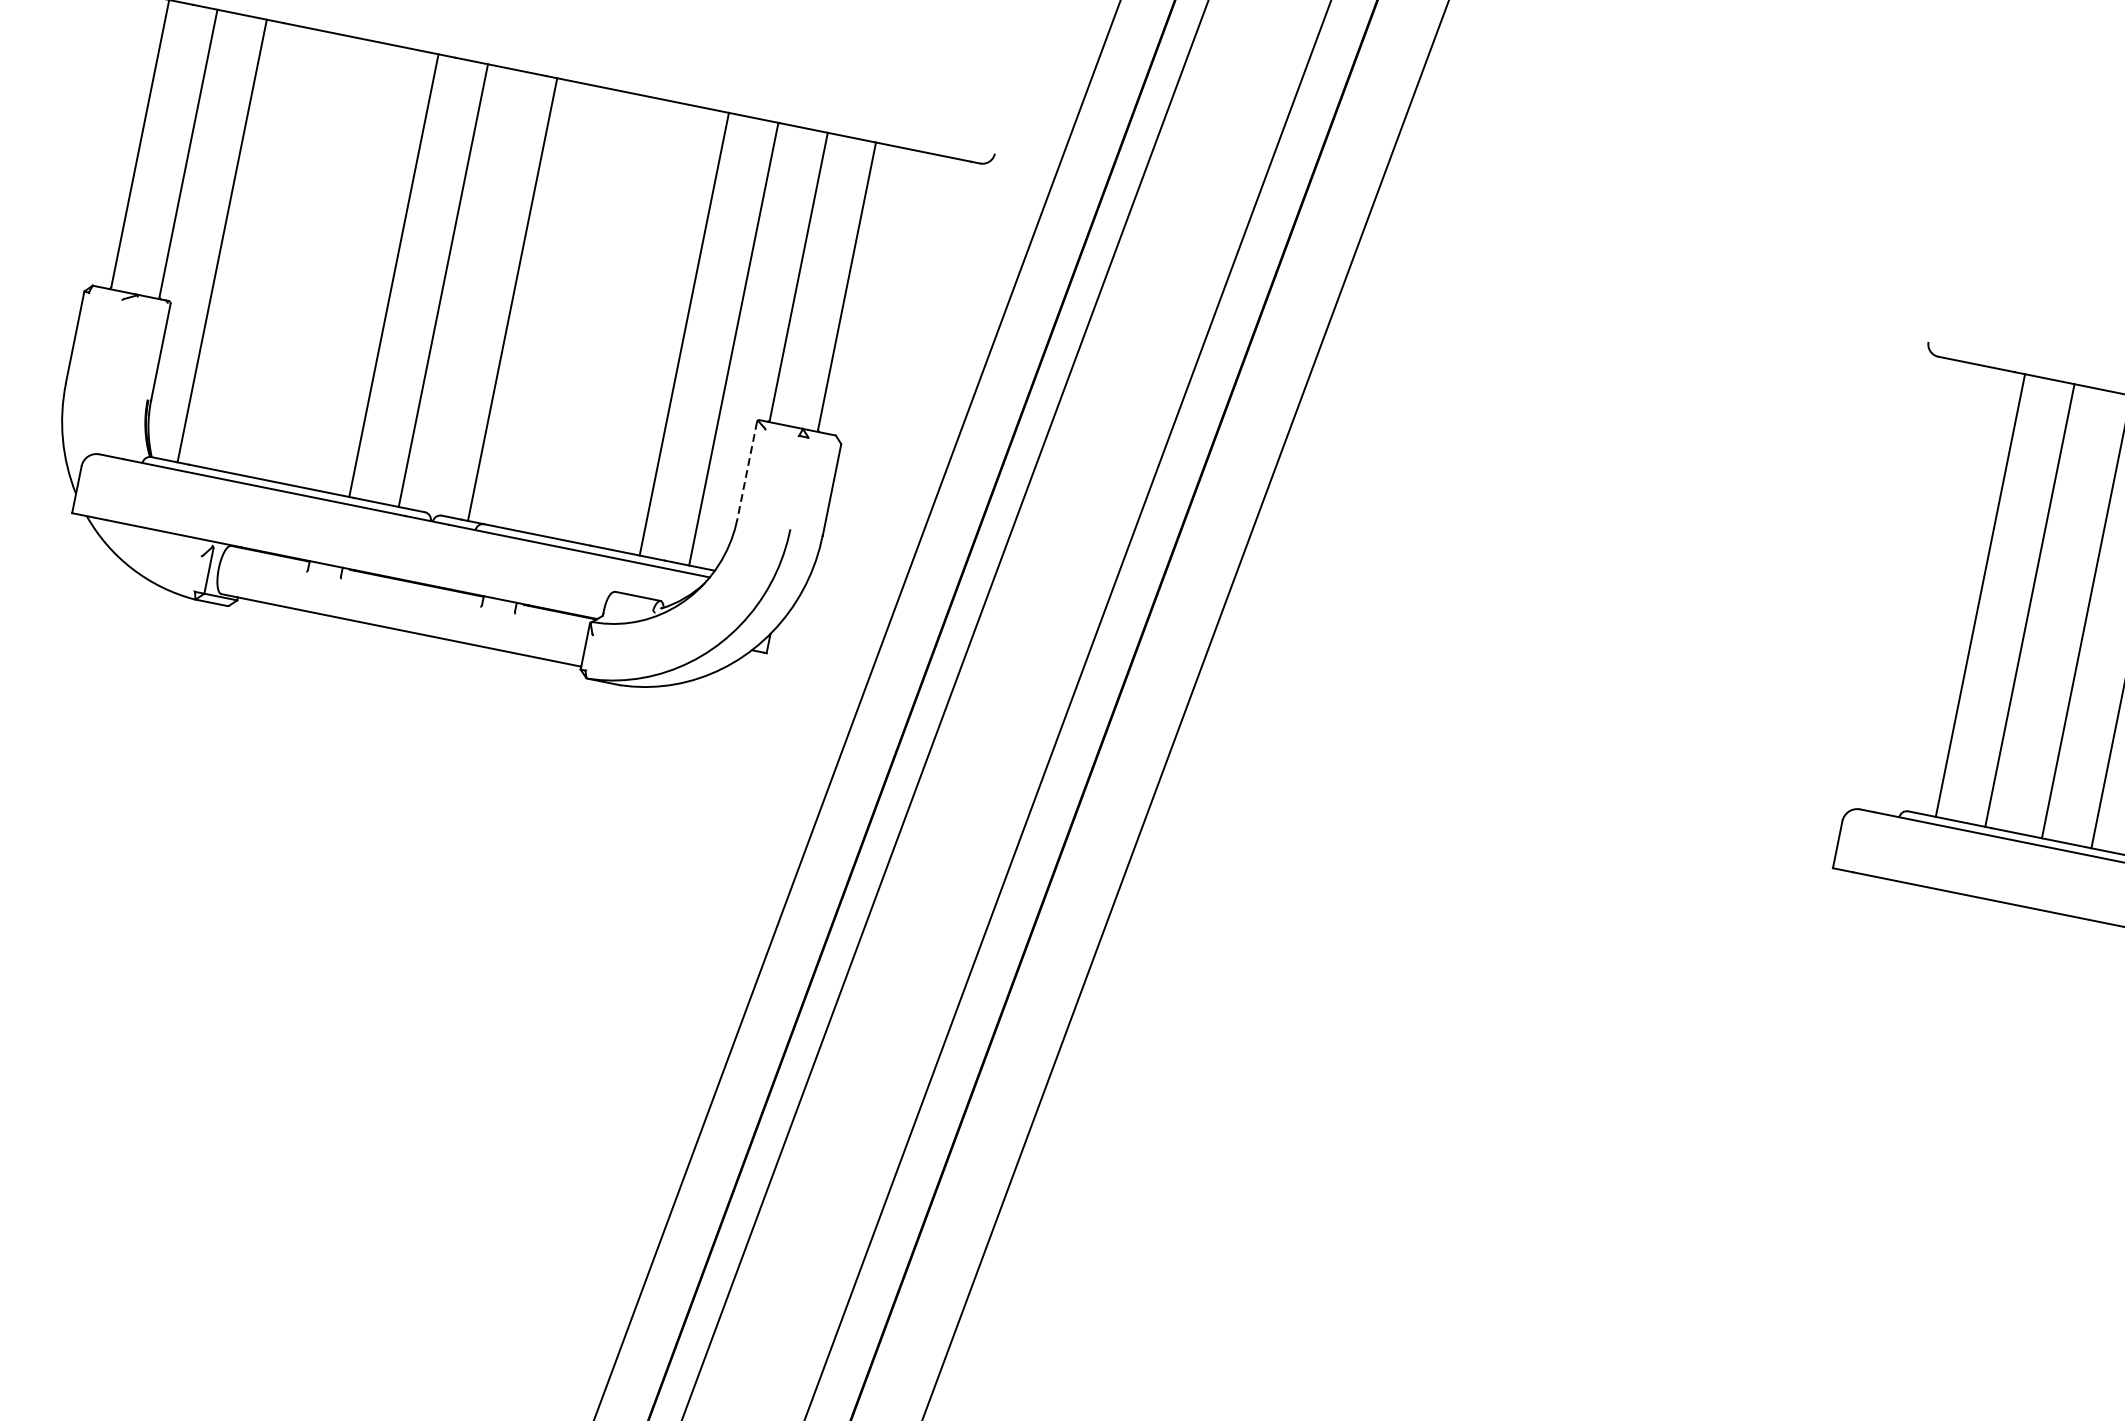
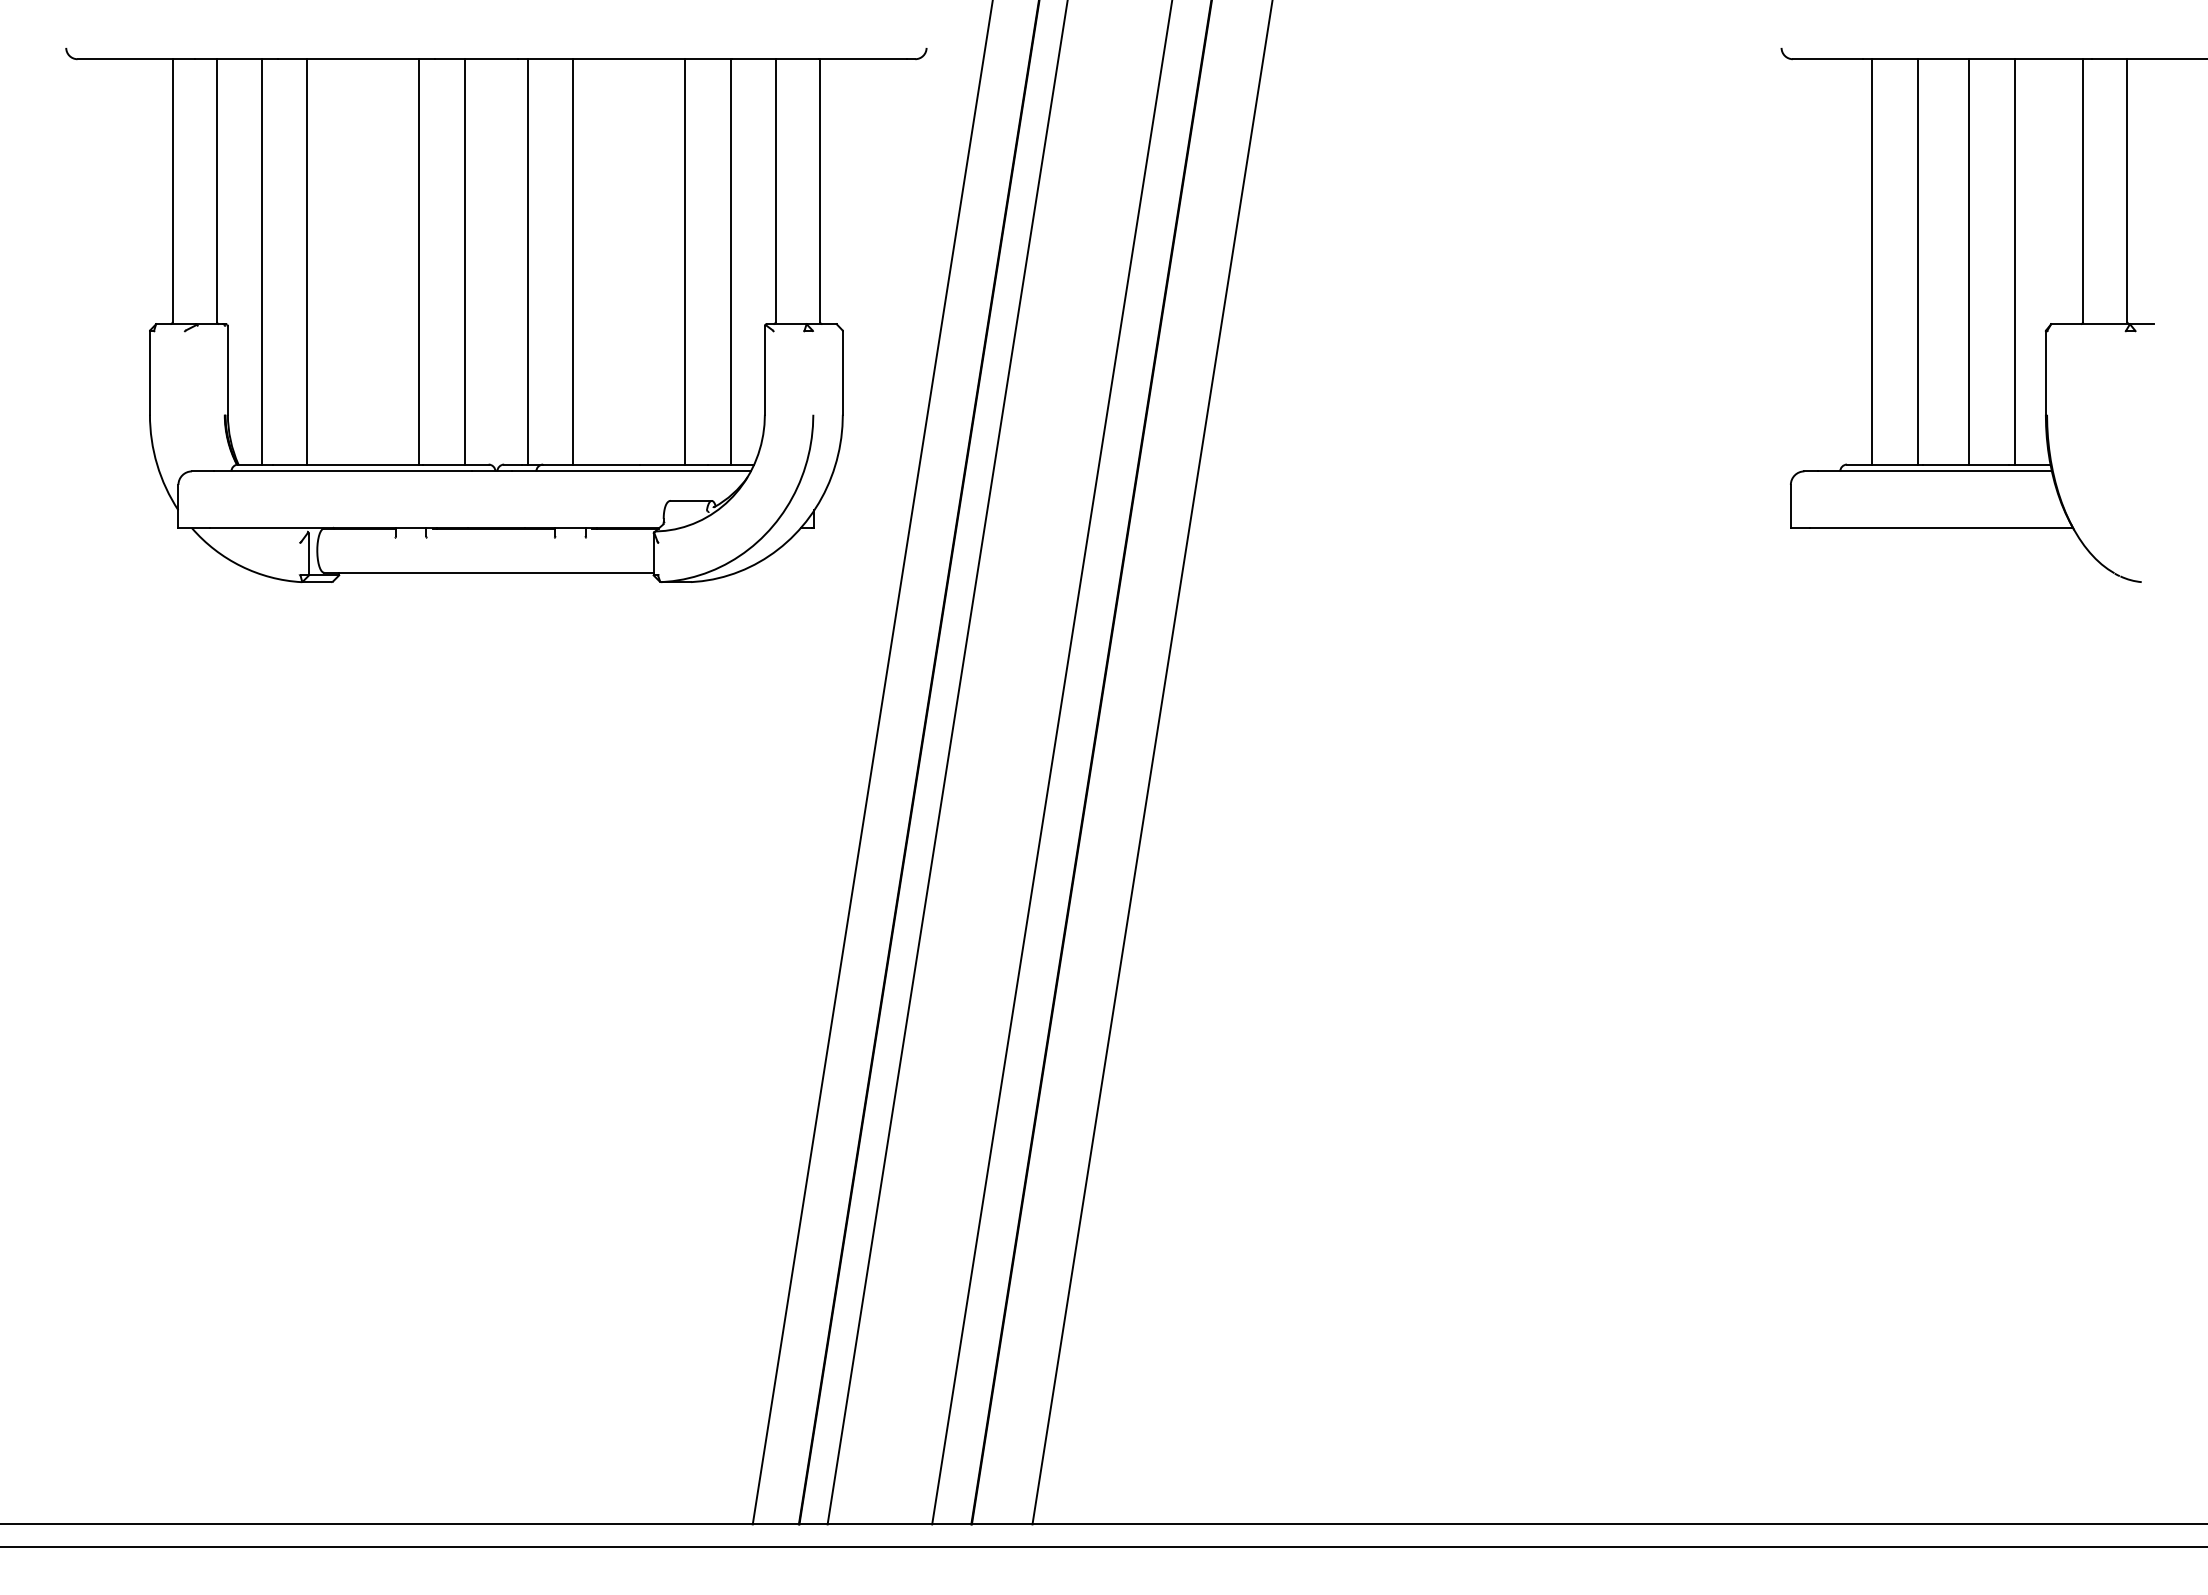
line: (271, 250) -> (307, 261), added
line: (562, 309) -> (573, 261), added
line: (746, 471) -> (764, 371), dashed -> solid

